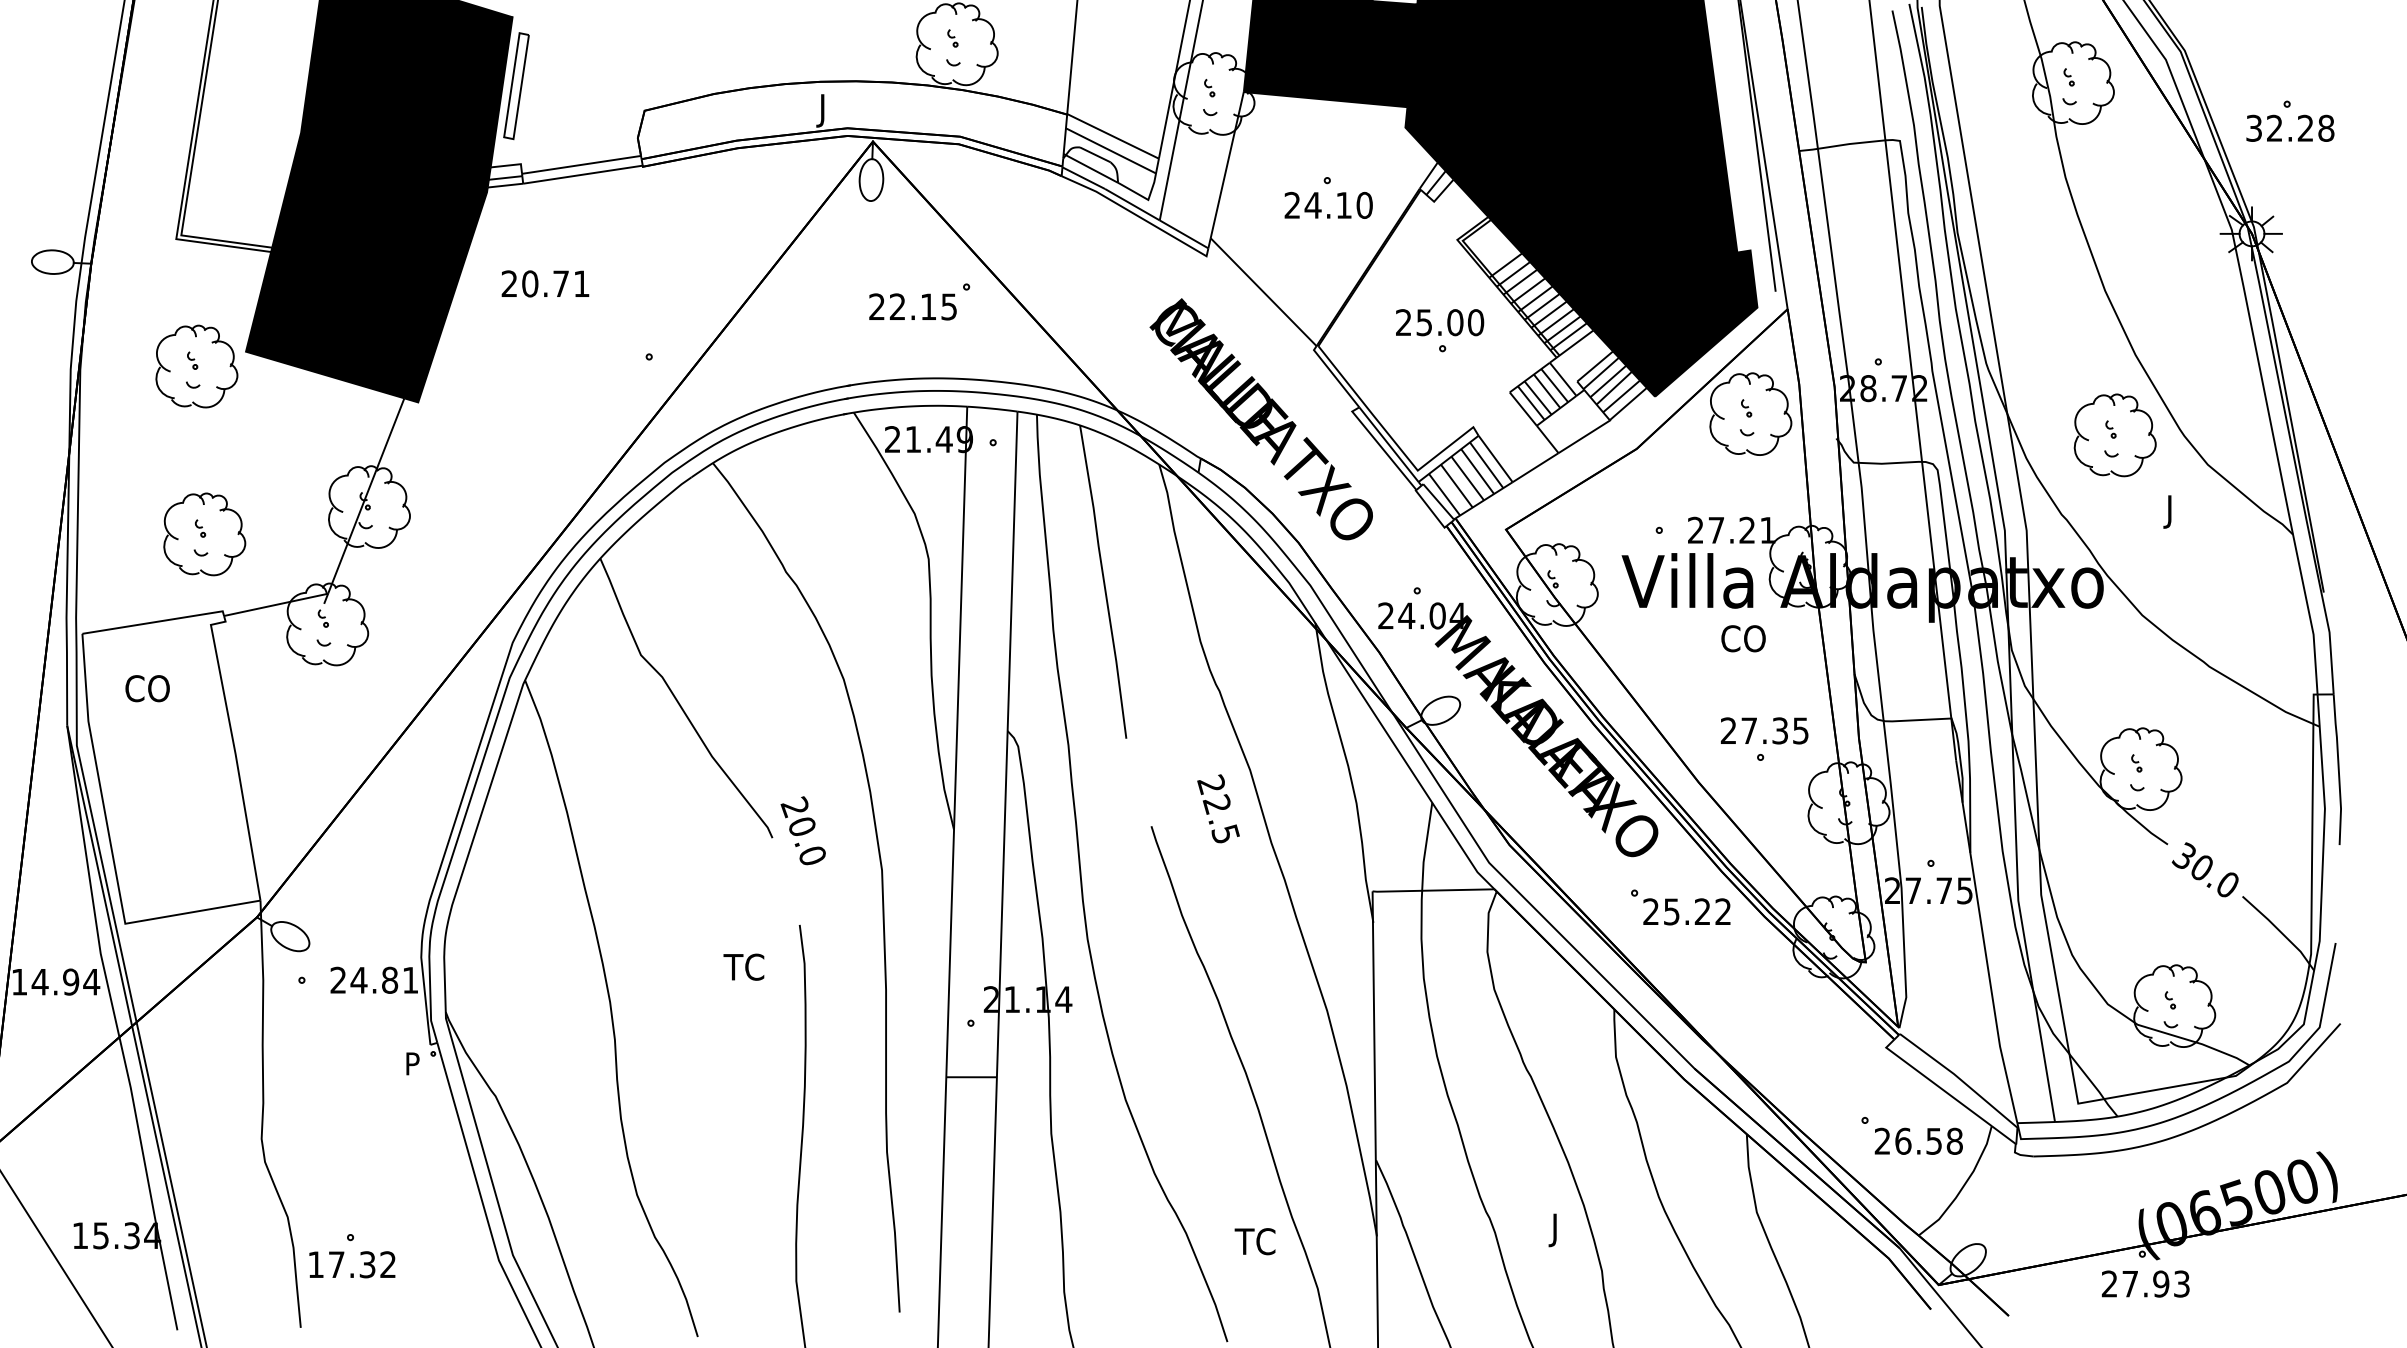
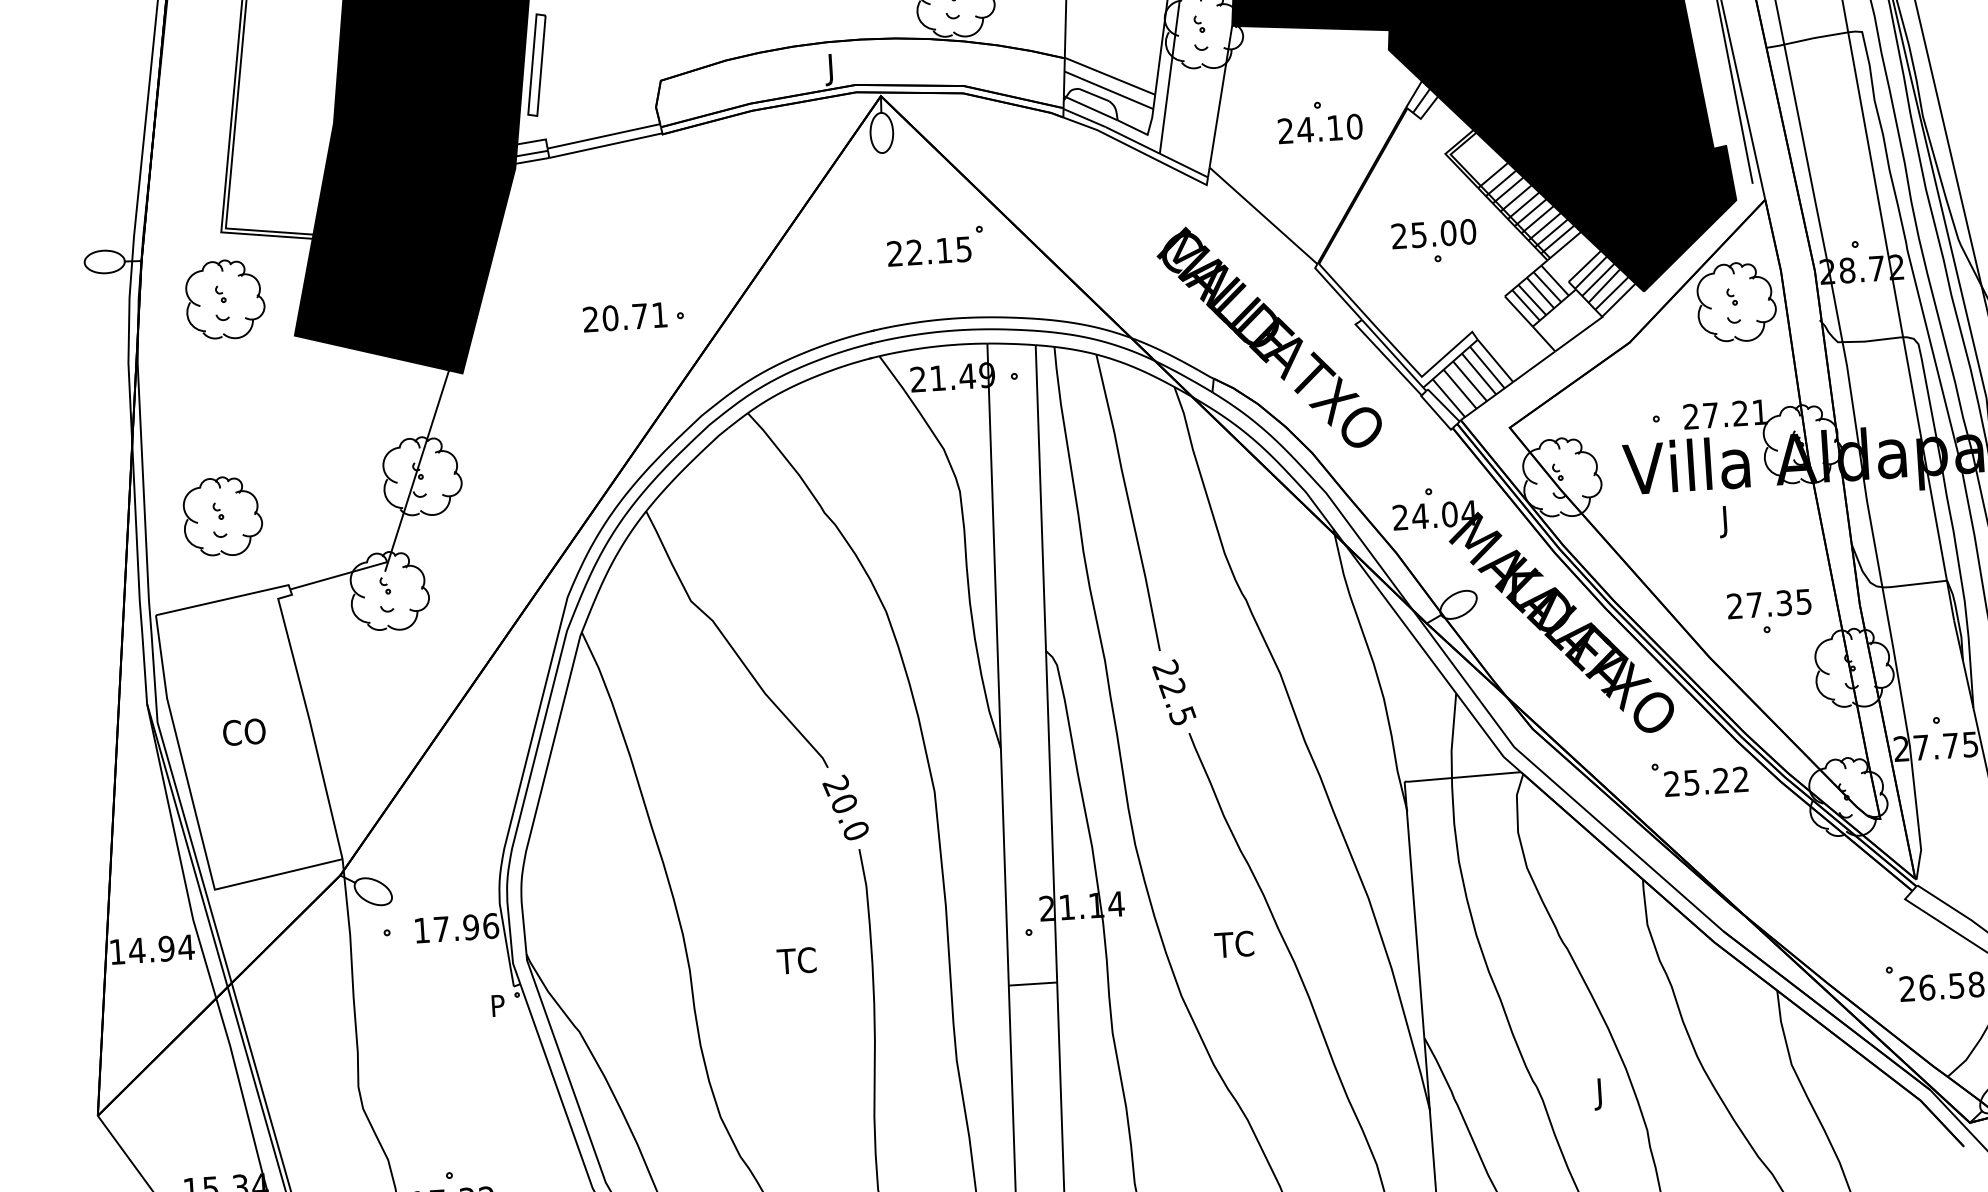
text: (545, 283) -> (625, 316), moved
part: (196, 366) -> (224, 299), moved
part: (204, 534) -> (222, 516), moved
text: (1741, 642) -> (1741, 521), CO -> J
text: (147, 688) -> (244, 732), moved
text: (1218, 808) -> (1174, 692), moved
text: (802, 830) -> (844, 807), moved
text: (743, 966) -> (796, 960), moved
text: (374, 979) -> (456, 927), 24.81 -> 17.96
text: (1254, 1241) -> (1233, 944), moved

